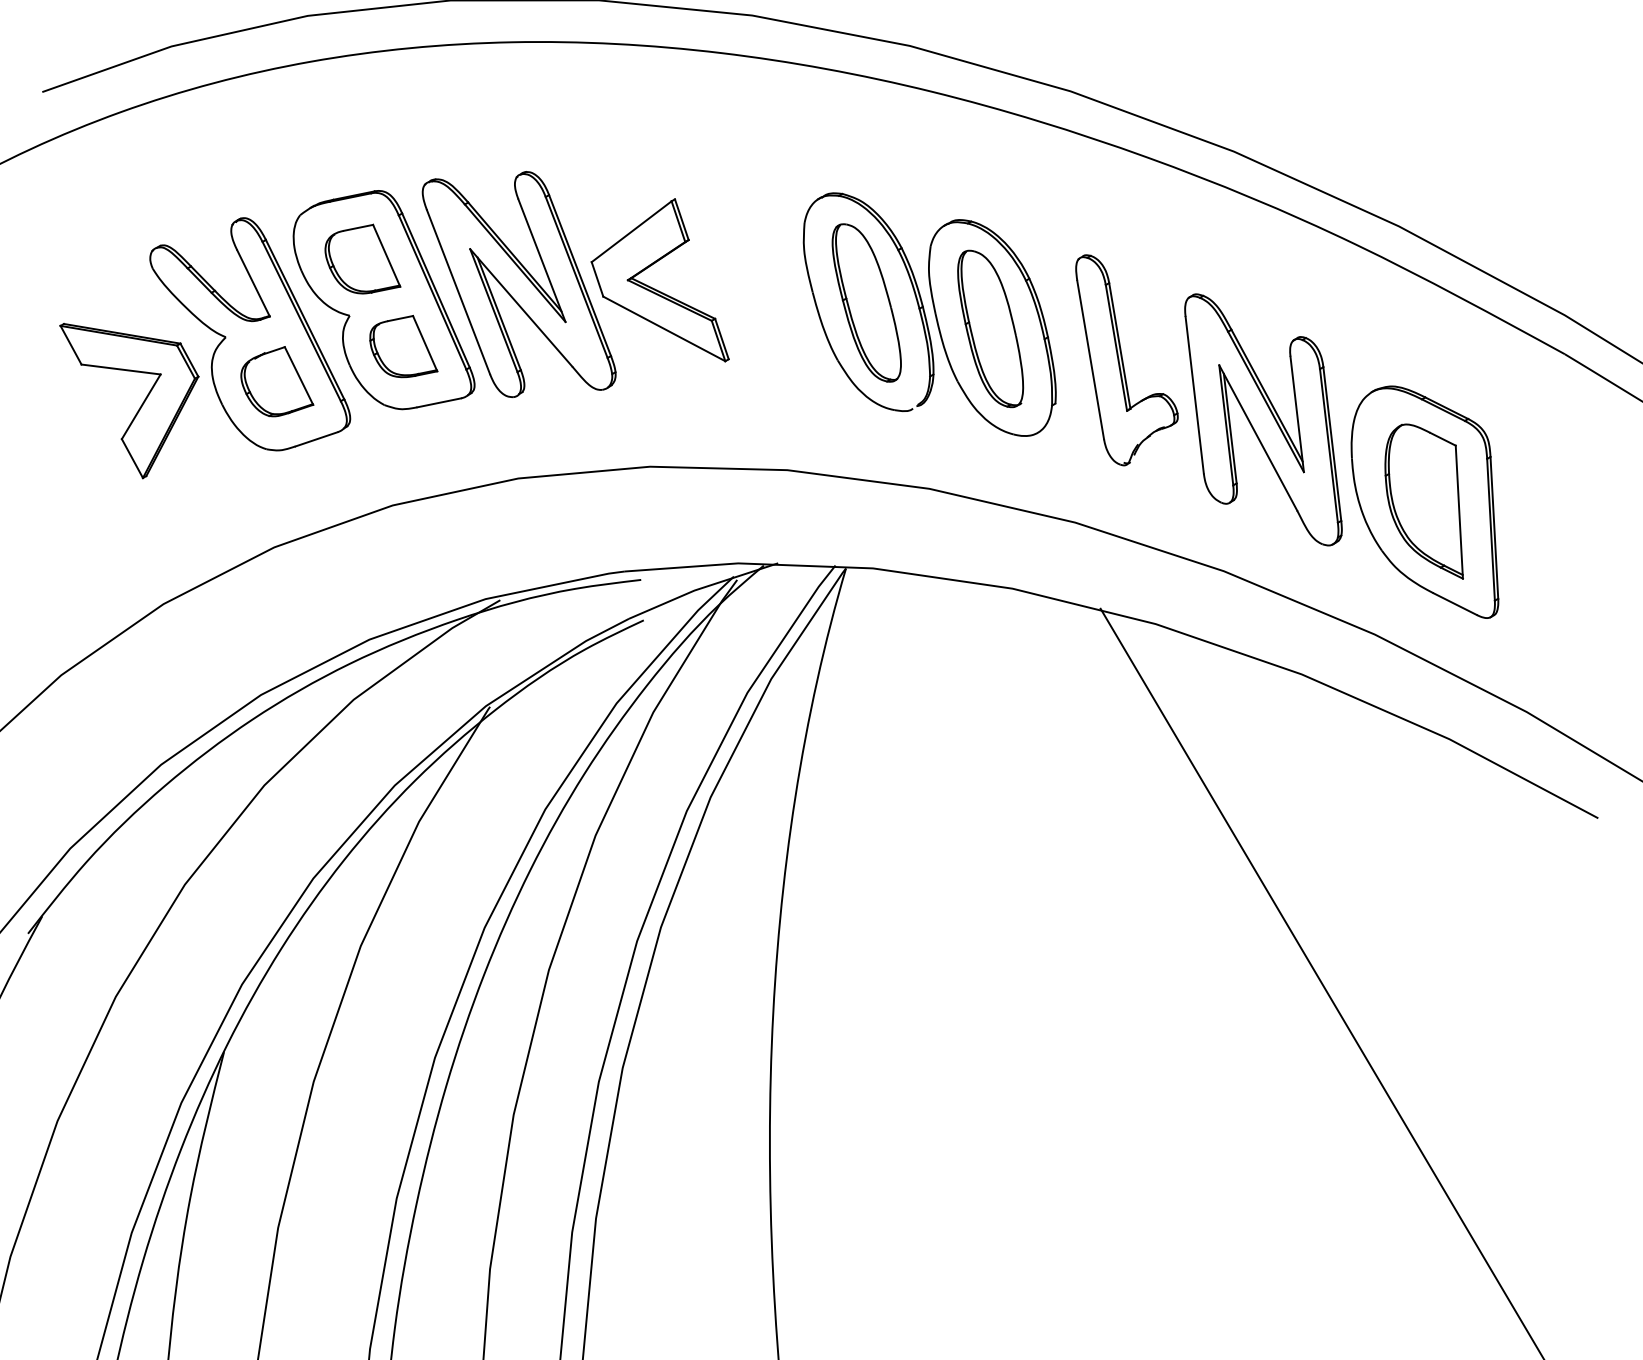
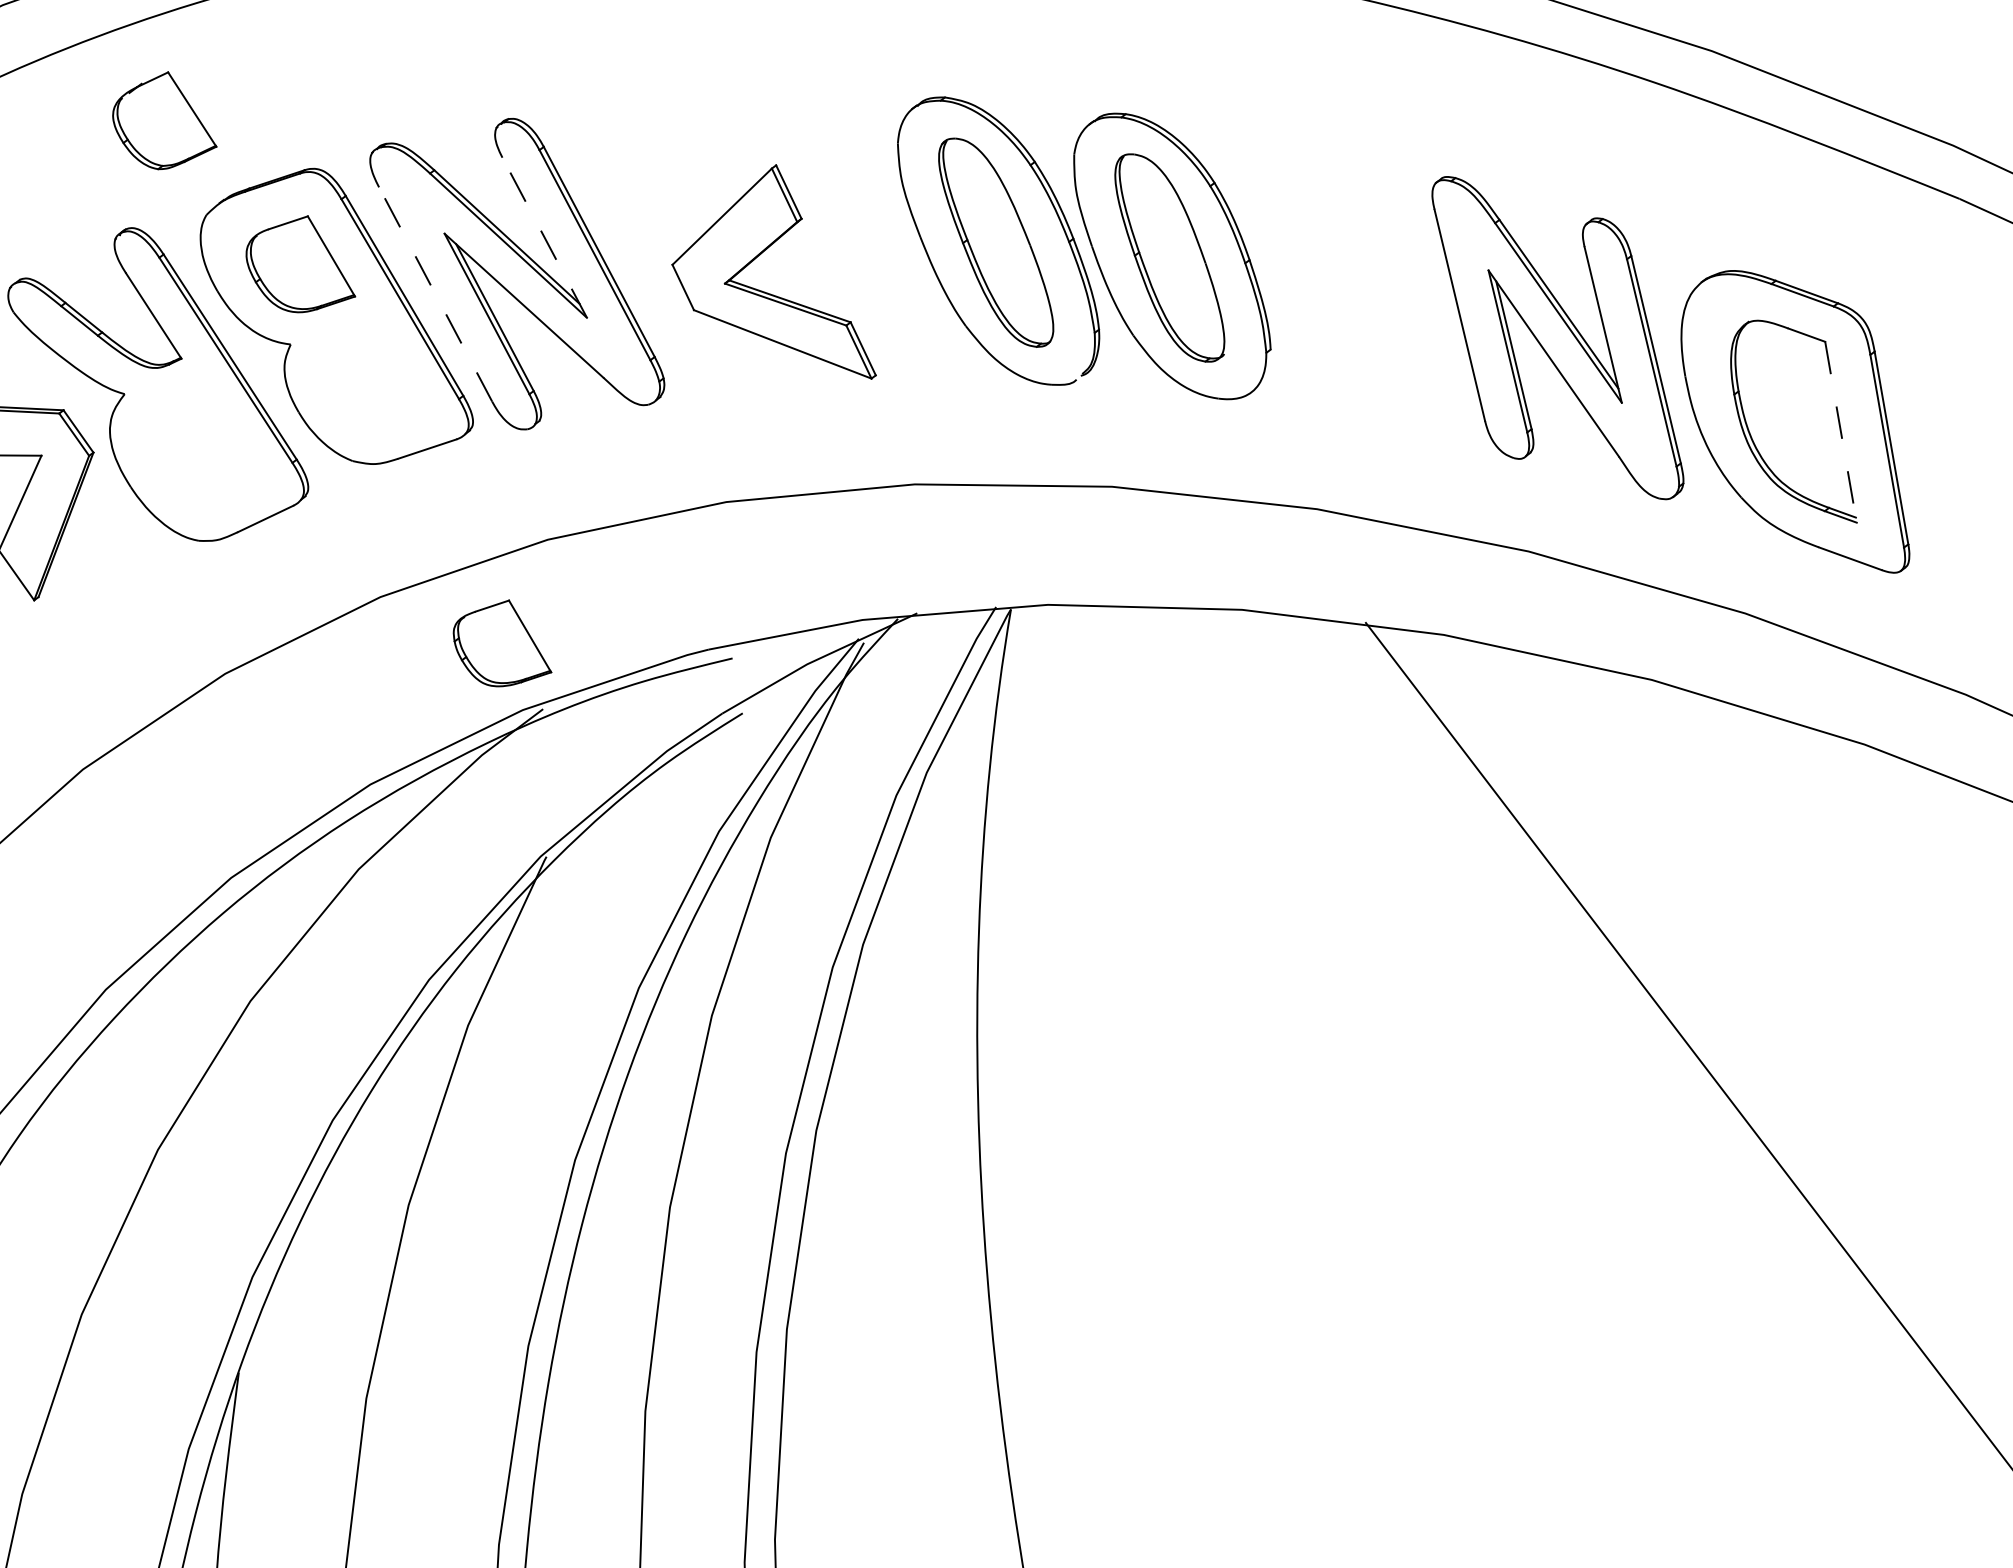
line: (541, 260) -> (544, 237), solid -> dashed
part: (655, 288) -> (764, 290), moved
line: (458, 292) -> (435, 294), solid -> dashed
part: (403, 346) -> (500, 643), moved
part: (1126, 360) -> (1360, 279), removed
part: (277, 381) -> (163, 120), moved
line: (1459, 512) -> (1841, 432), solid -> dashed

